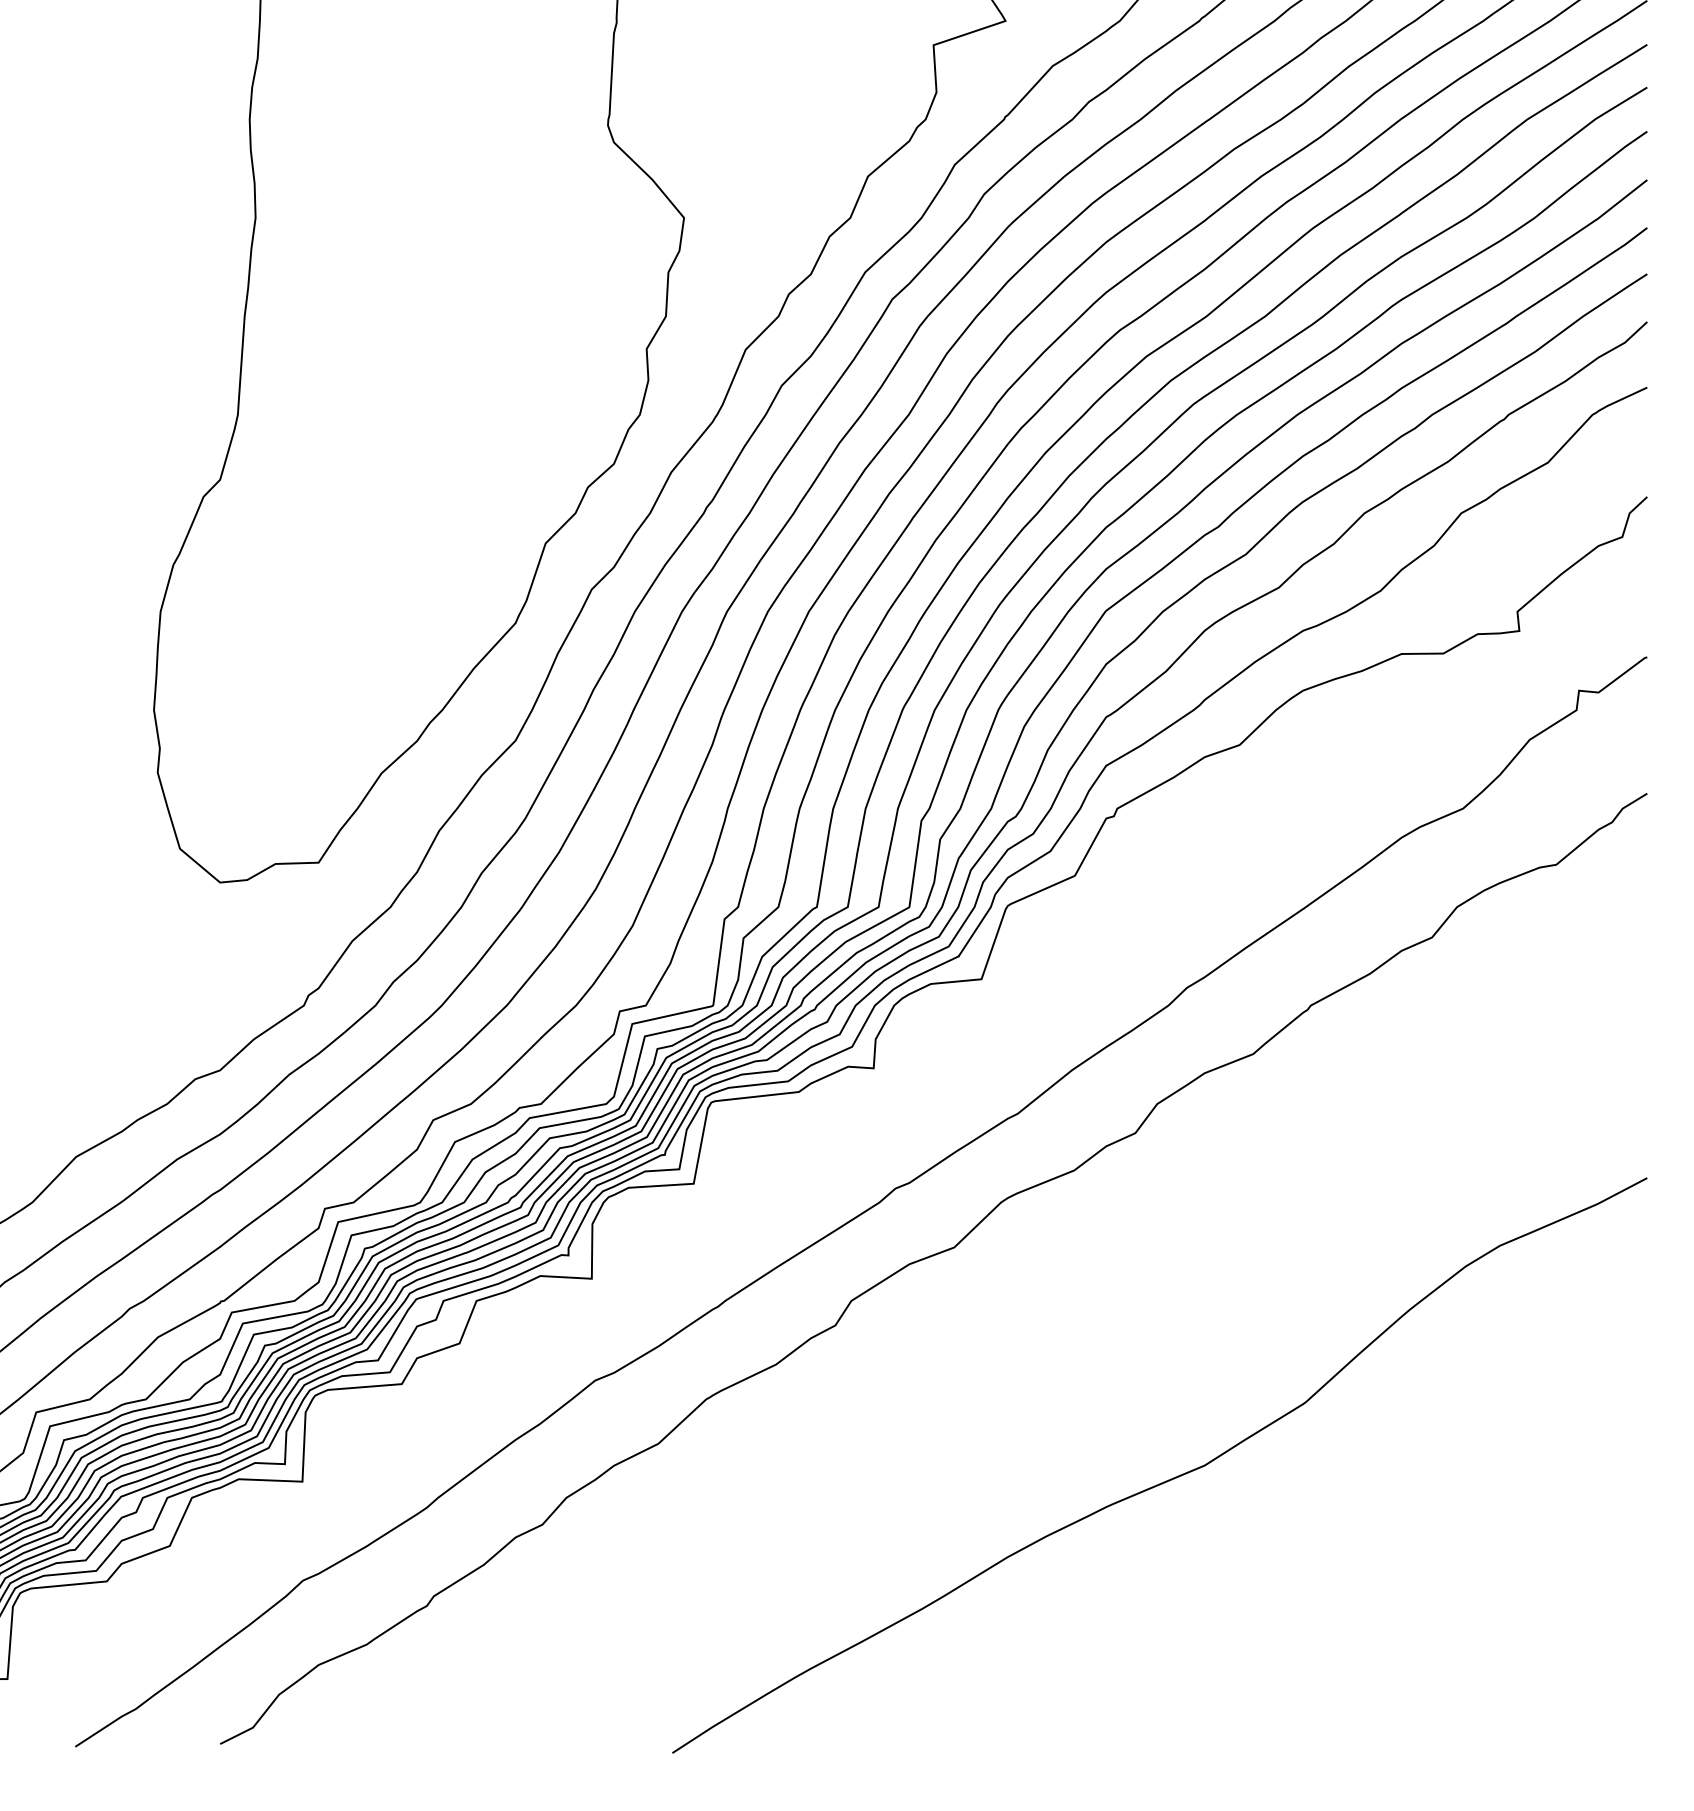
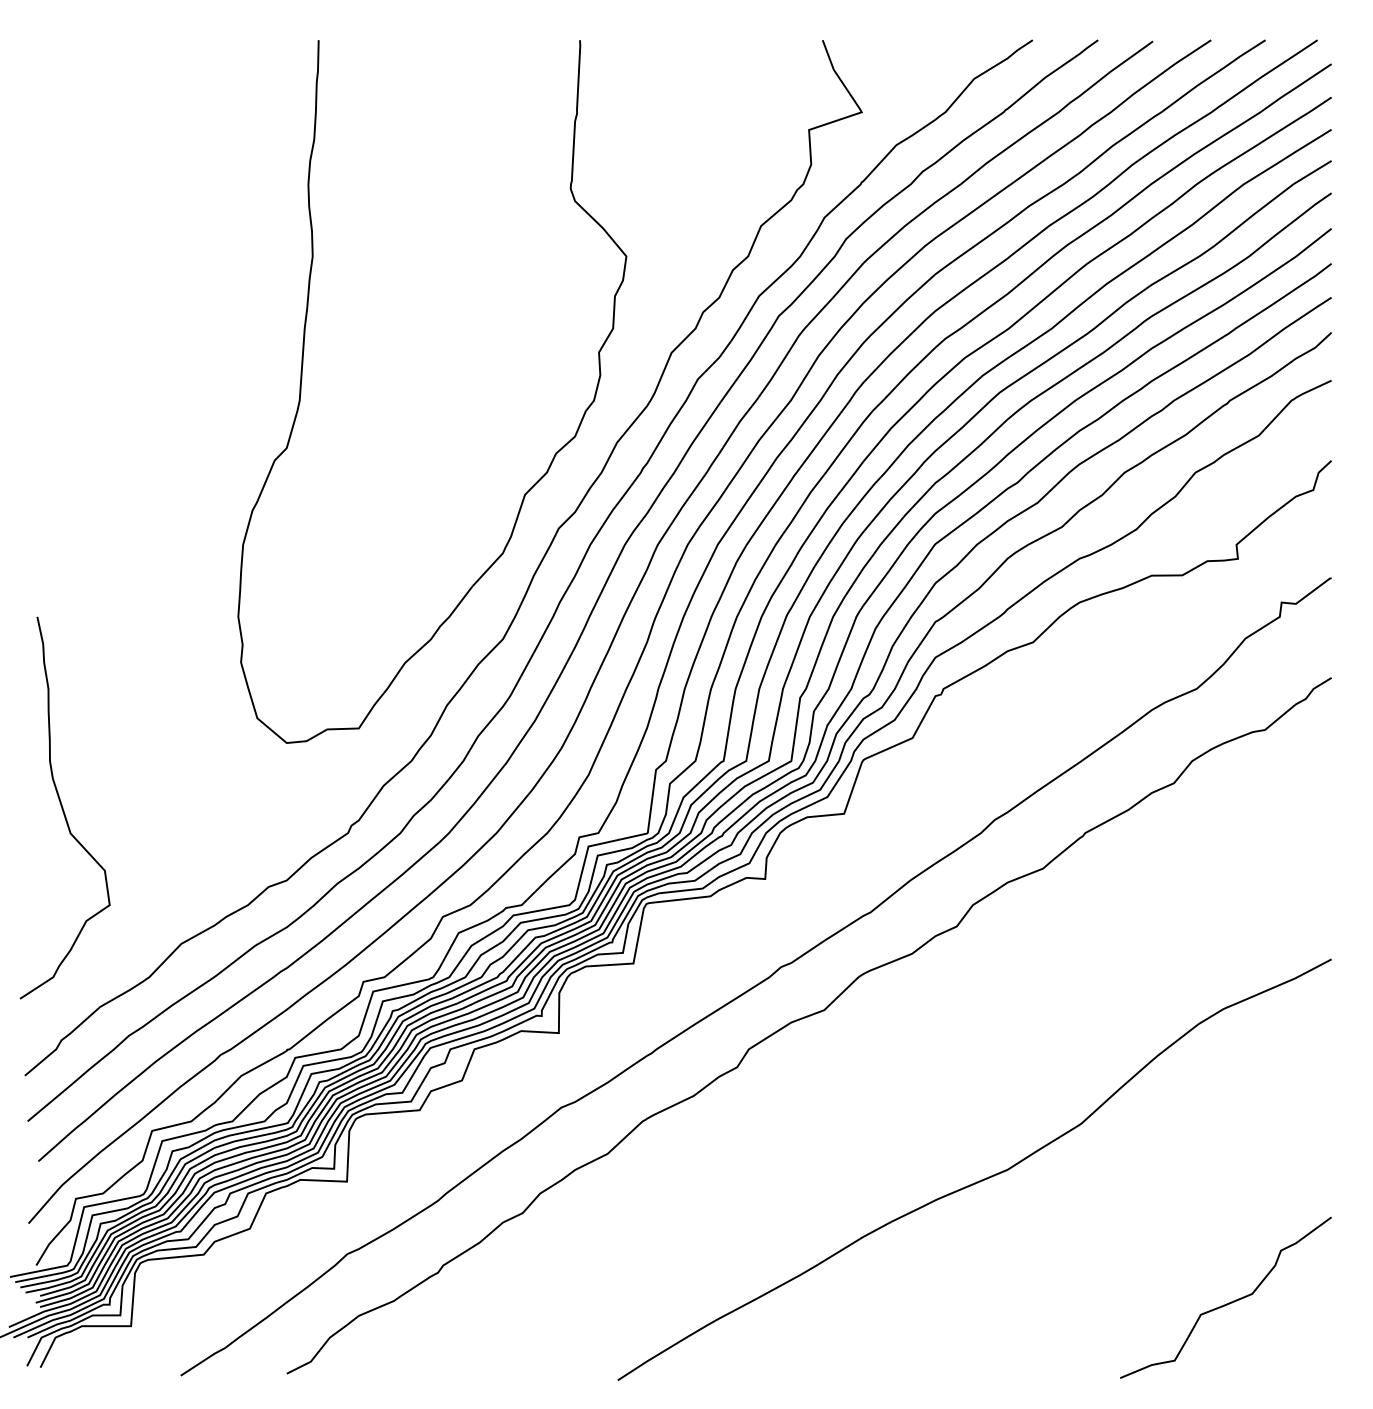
curve: (1506, 1646) -> (1228, 1302), added

